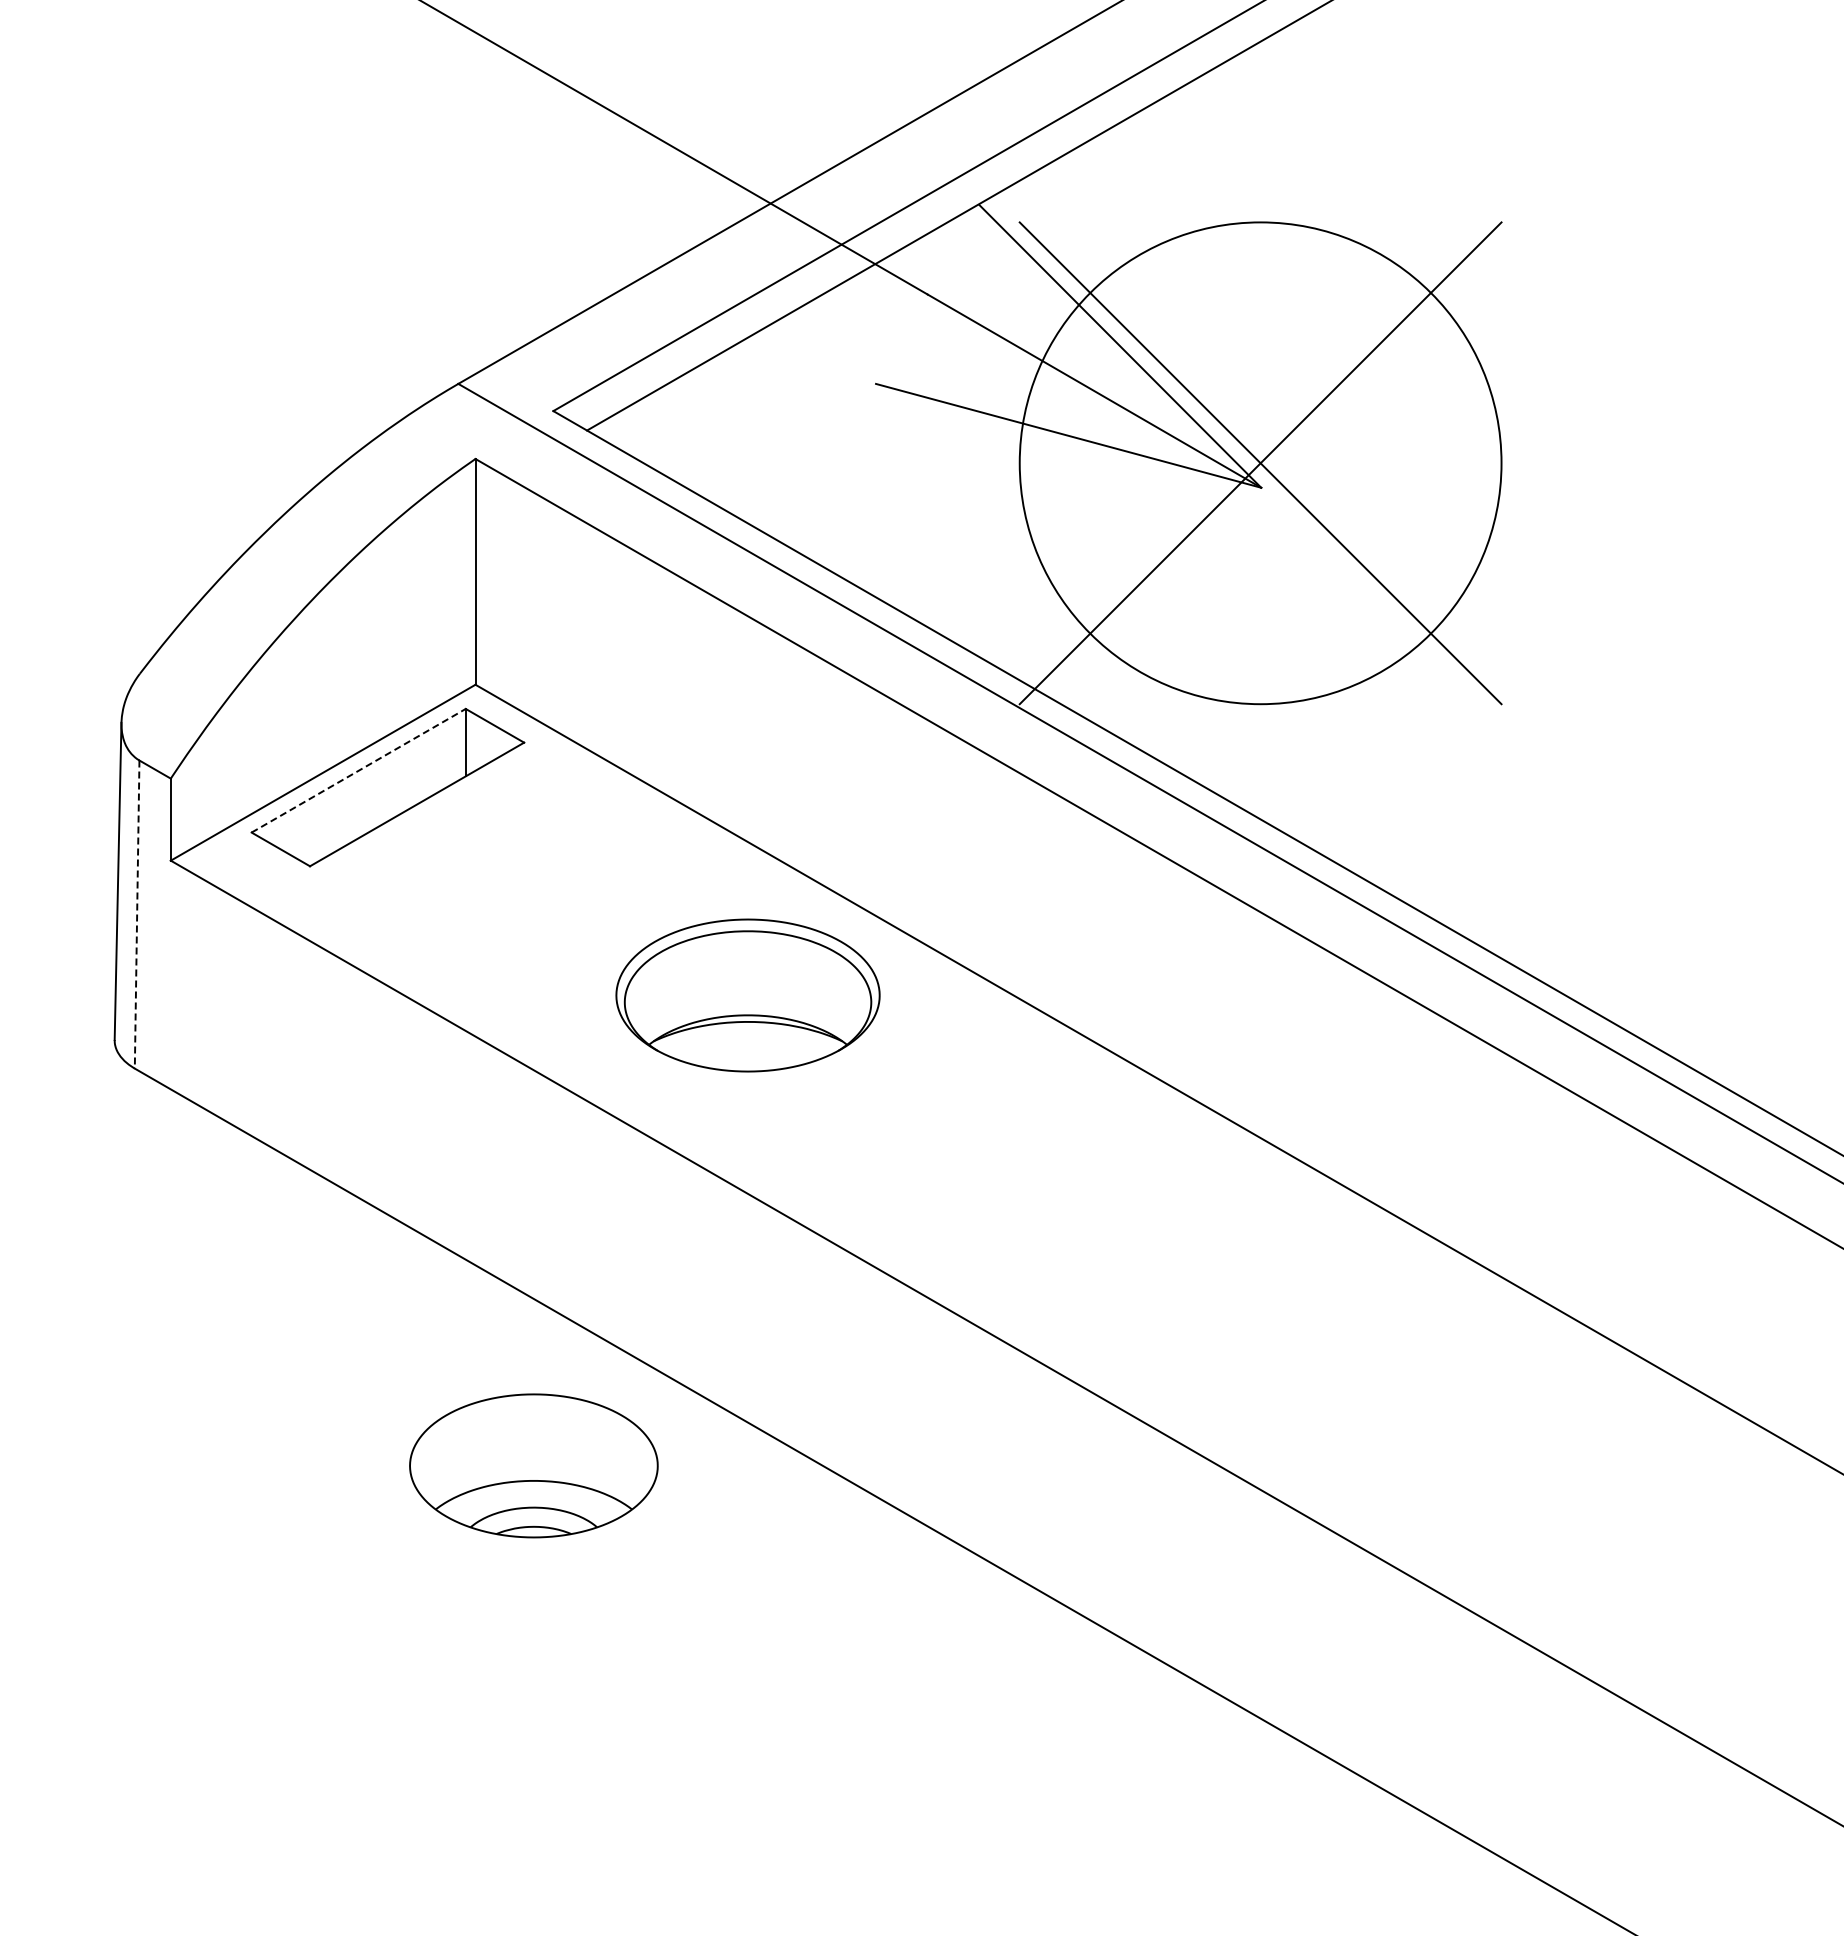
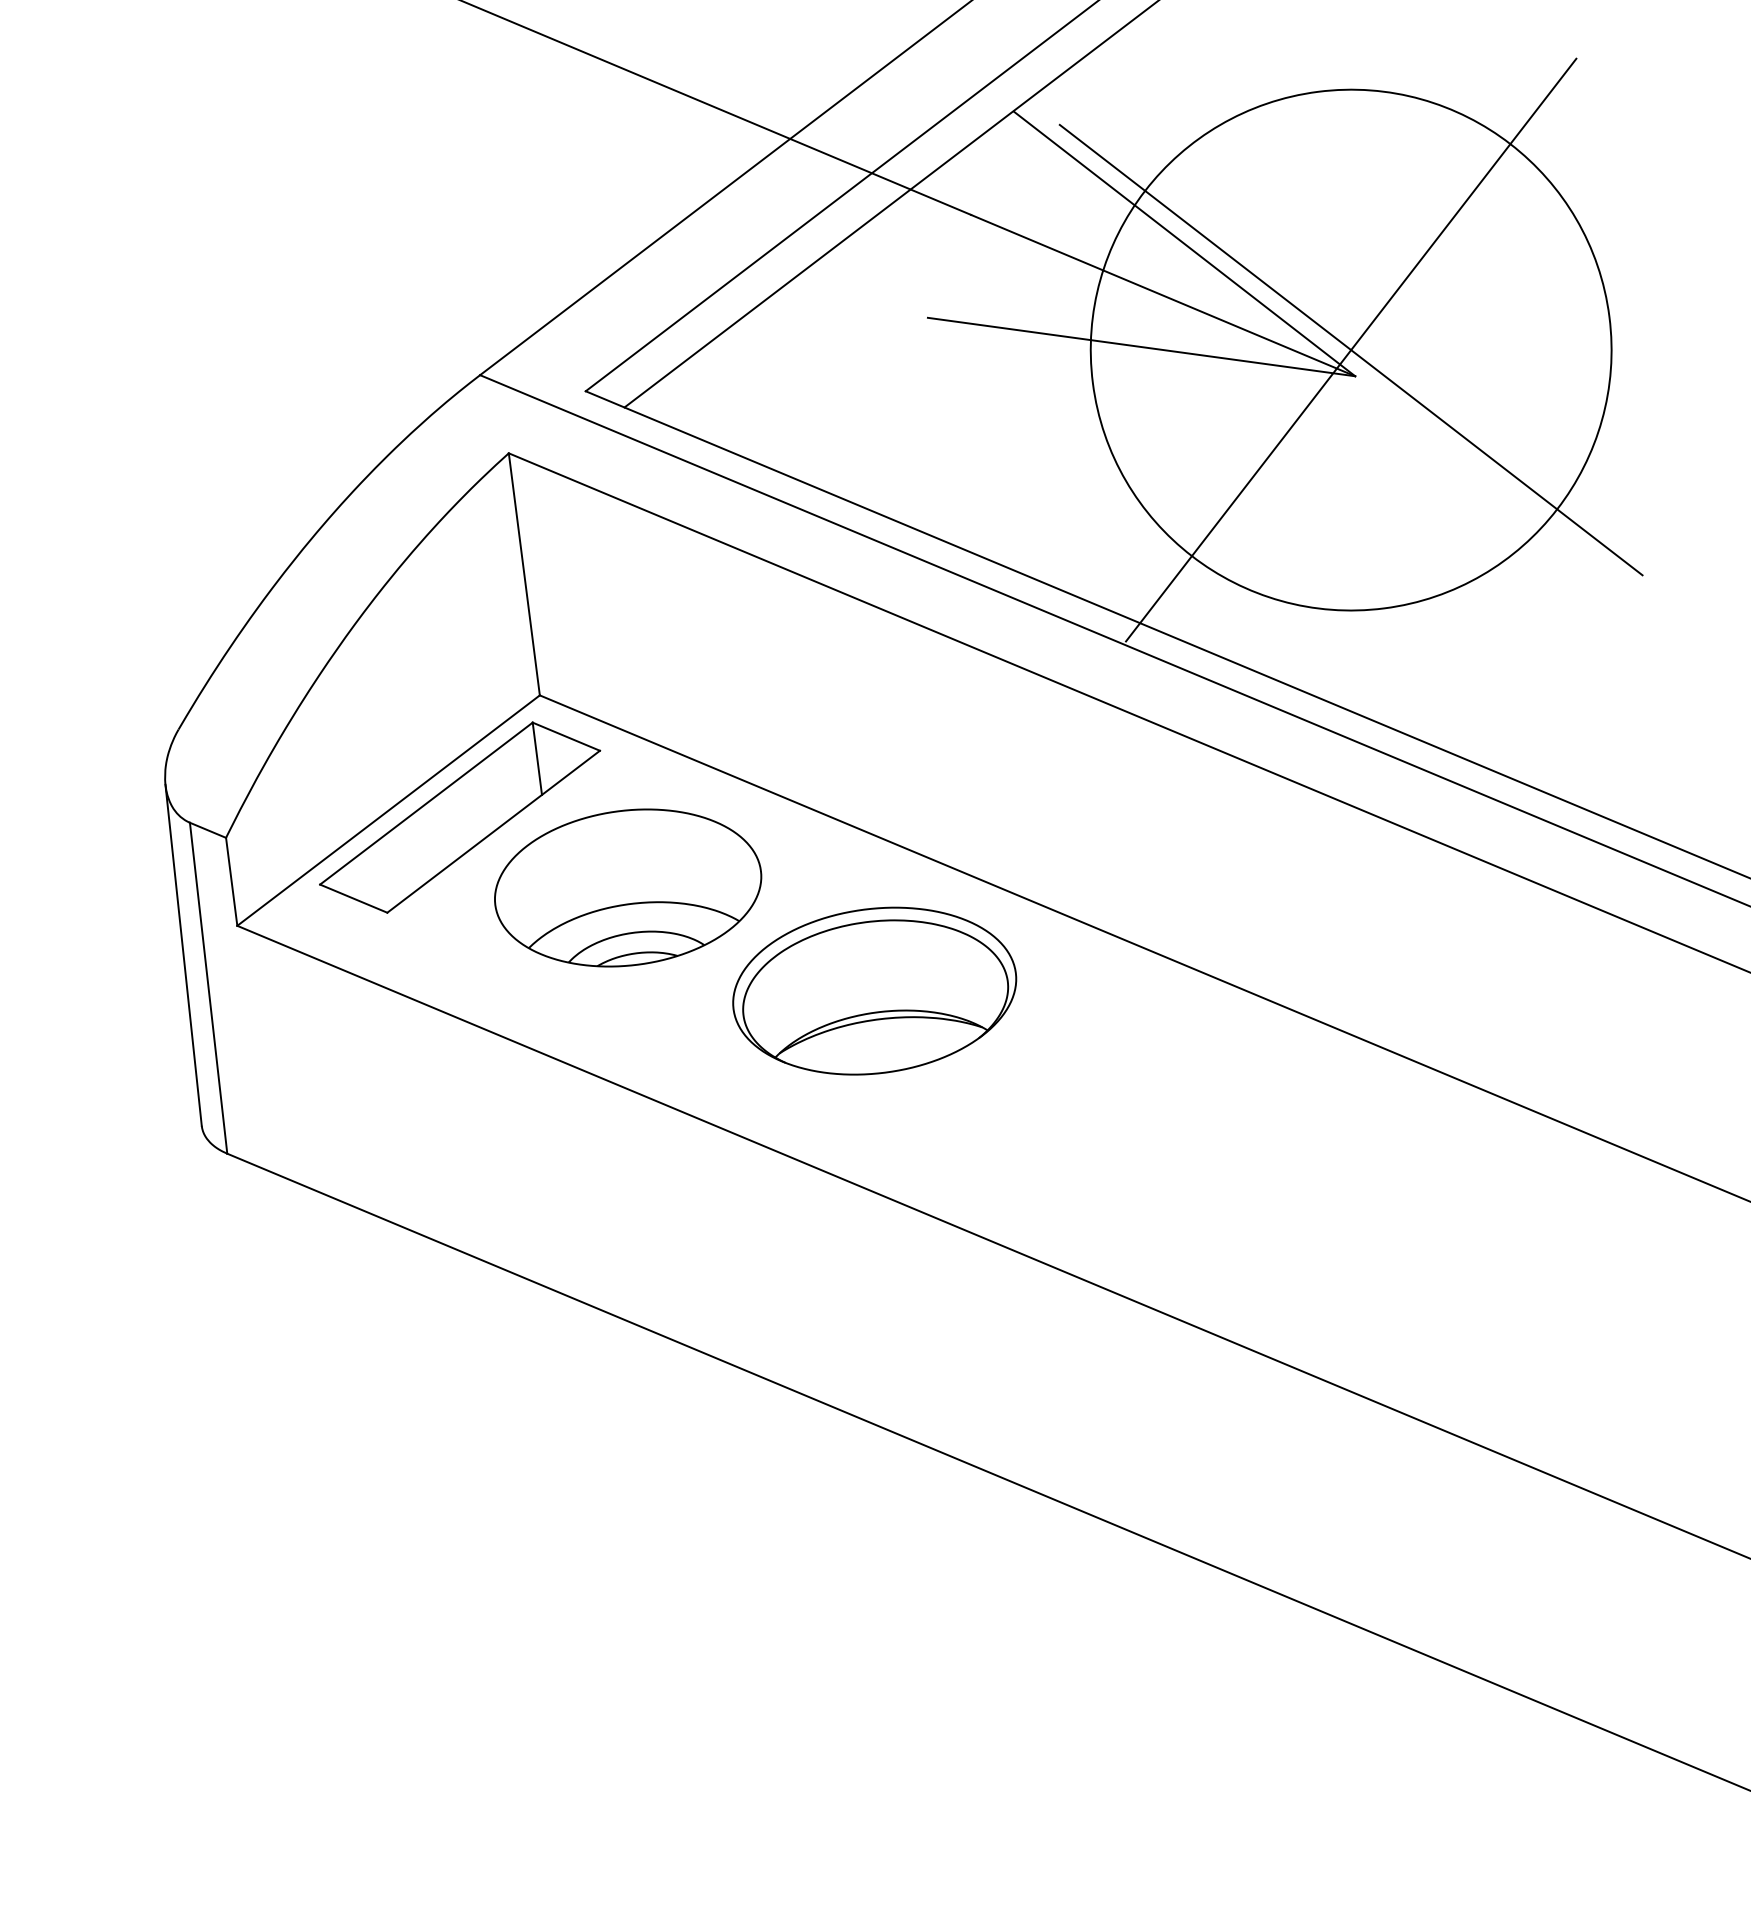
line: (358, 770) -> (426, 803), dashed -> solid
line: (137, 915) -> (209, 989), dashed -> solid
part: (533, 1465) -> (627, 887), moved

